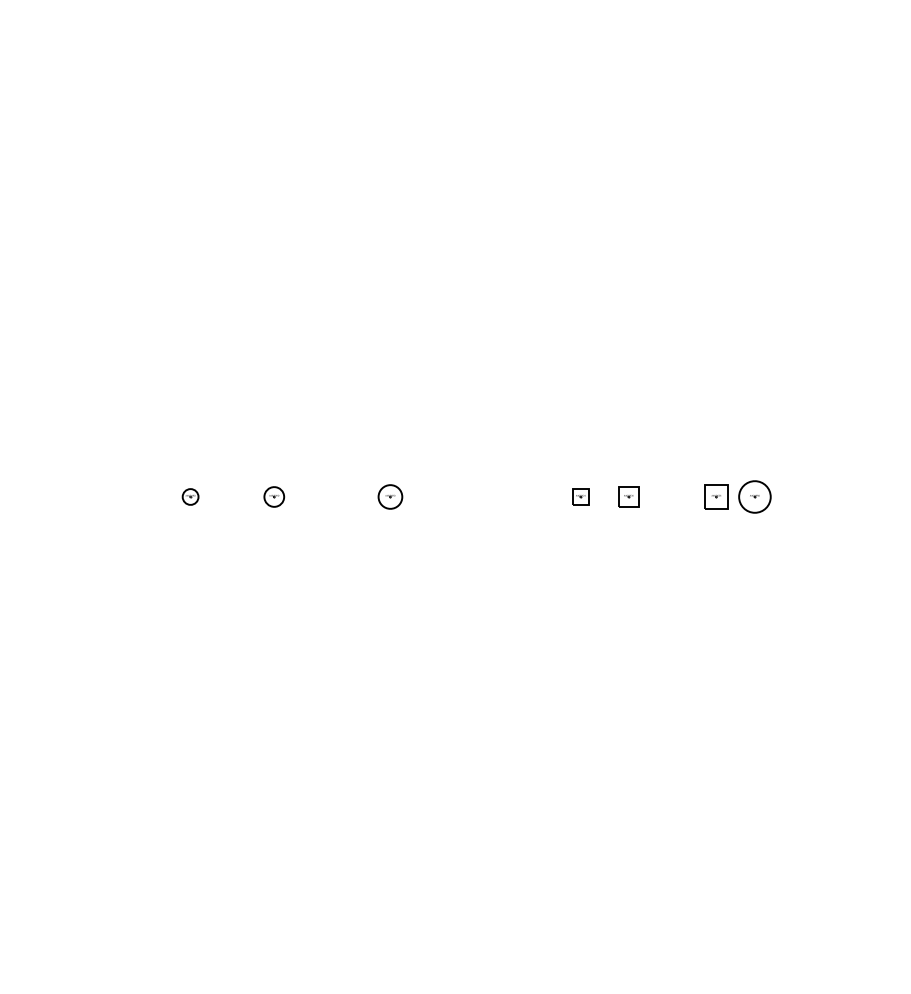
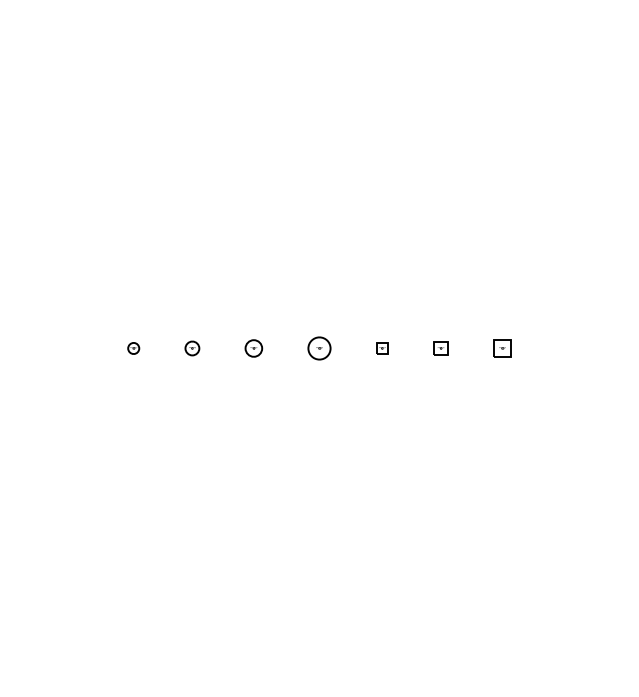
part: (389, 497) -> (253, 348), moved
part: (580, 497) -> (382, 348), moved
part: (754, 497) -> (319, 348), moved

